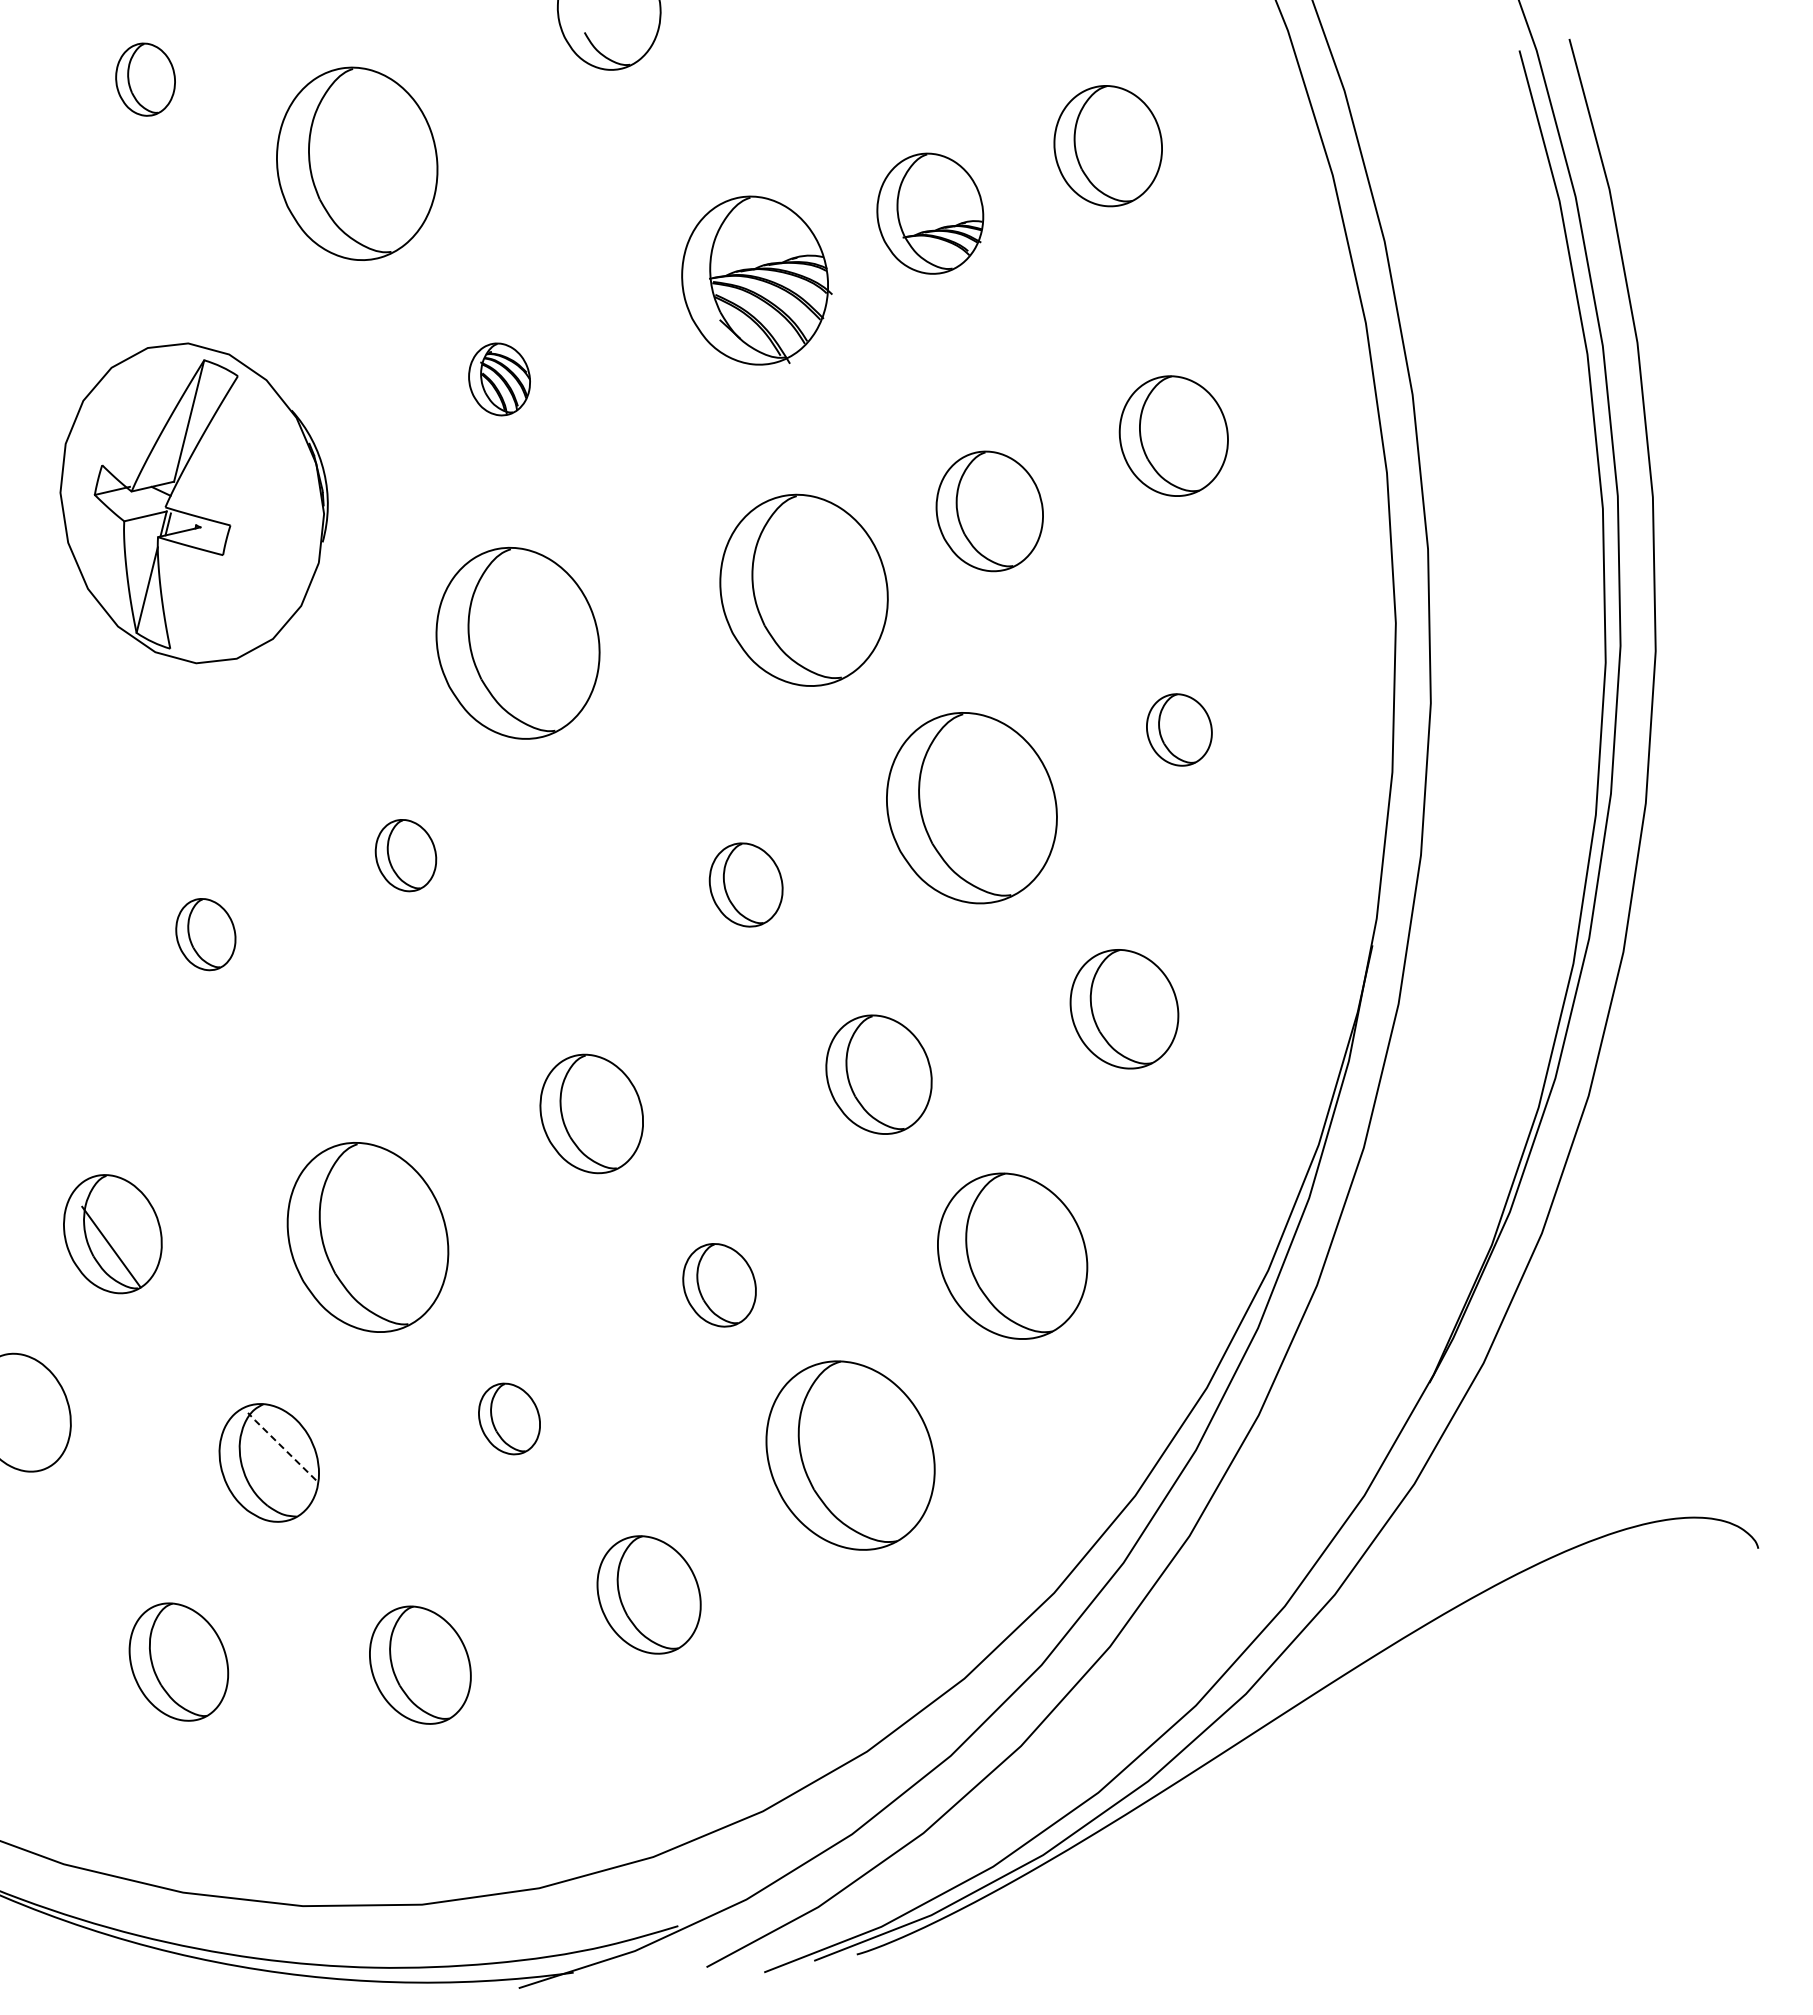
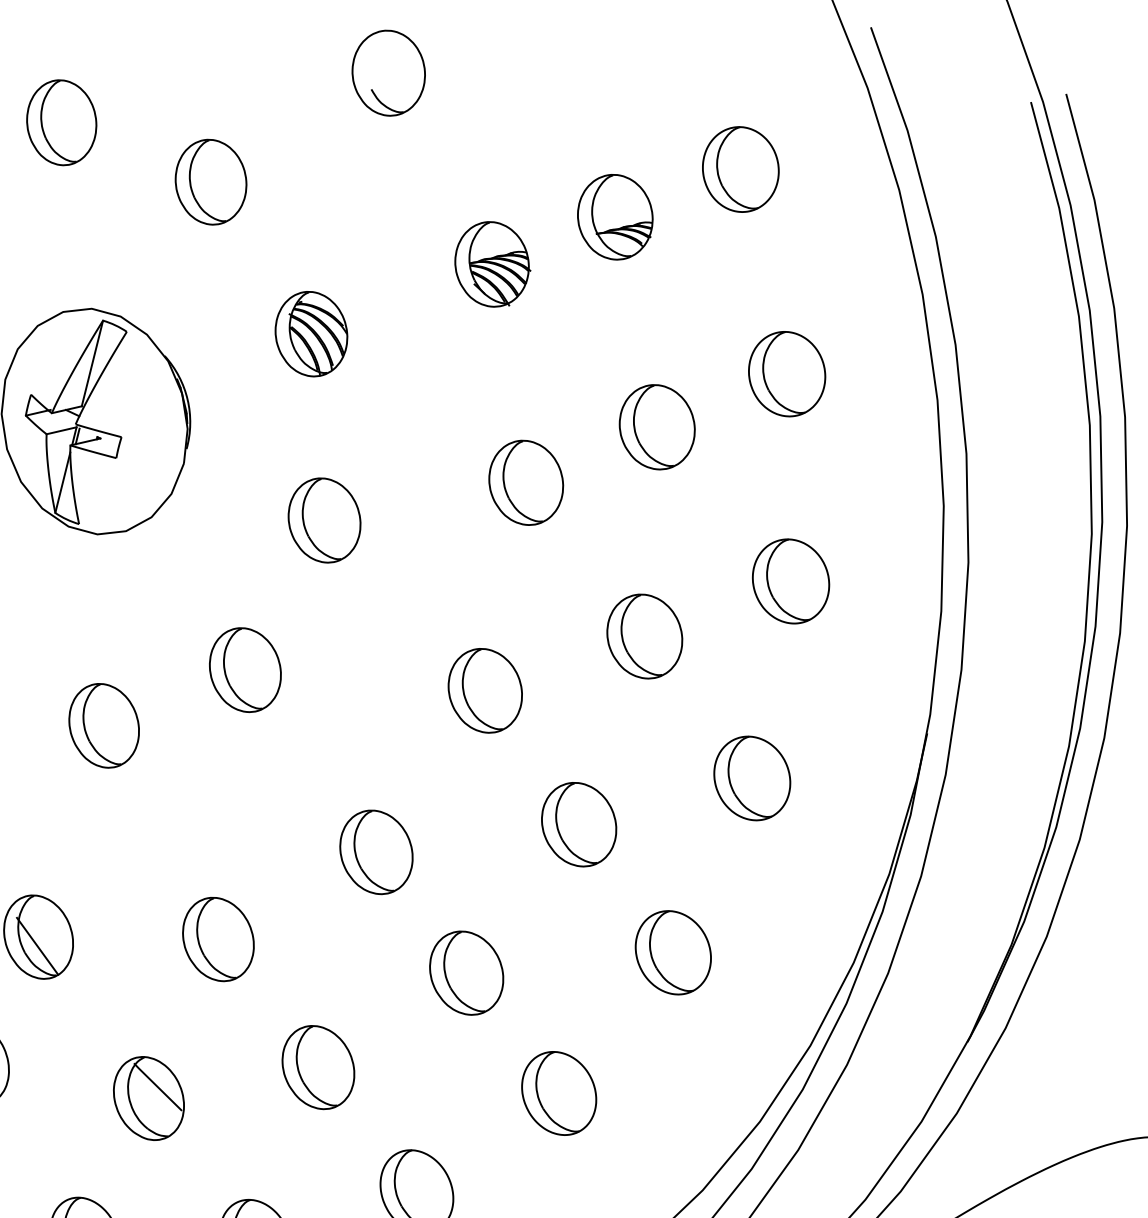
part: (145, 79) -> (61, 122), size x1.67
part: (357, 164) -> (211, 182), size x0.62
part: (756, 280) -> (492, 264), size x0.71
part: (499, 379) -> (311, 334), size x1.67
part: (803, 589) -> (525, 482), size x0.62
part: (518, 643) -> (324, 520), size x0.62
part: (1179, 729) -> (791, 581), size x1.67
part: (972, 807) -> (645, 636), size x0.62
part: (405, 855) -> (245, 670), size x1.67
part: (746, 884) -> (485, 690), size x1.43
part: (205, 934) -> (103, 725), size x1.67
part: (367, 1237) -> (218, 939), size x0.62
part: (1012, 1256) -> (673, 952), size x0.71
part: (719, 1285) -> (466, 973), size x1.43
part: (509, 1418) -> (318, 1067), size x1.67
line: (281, 1446) -> (157, 1086), dashed -> solid
part: (850, 1455) -> (559, 1093), size x0.62

